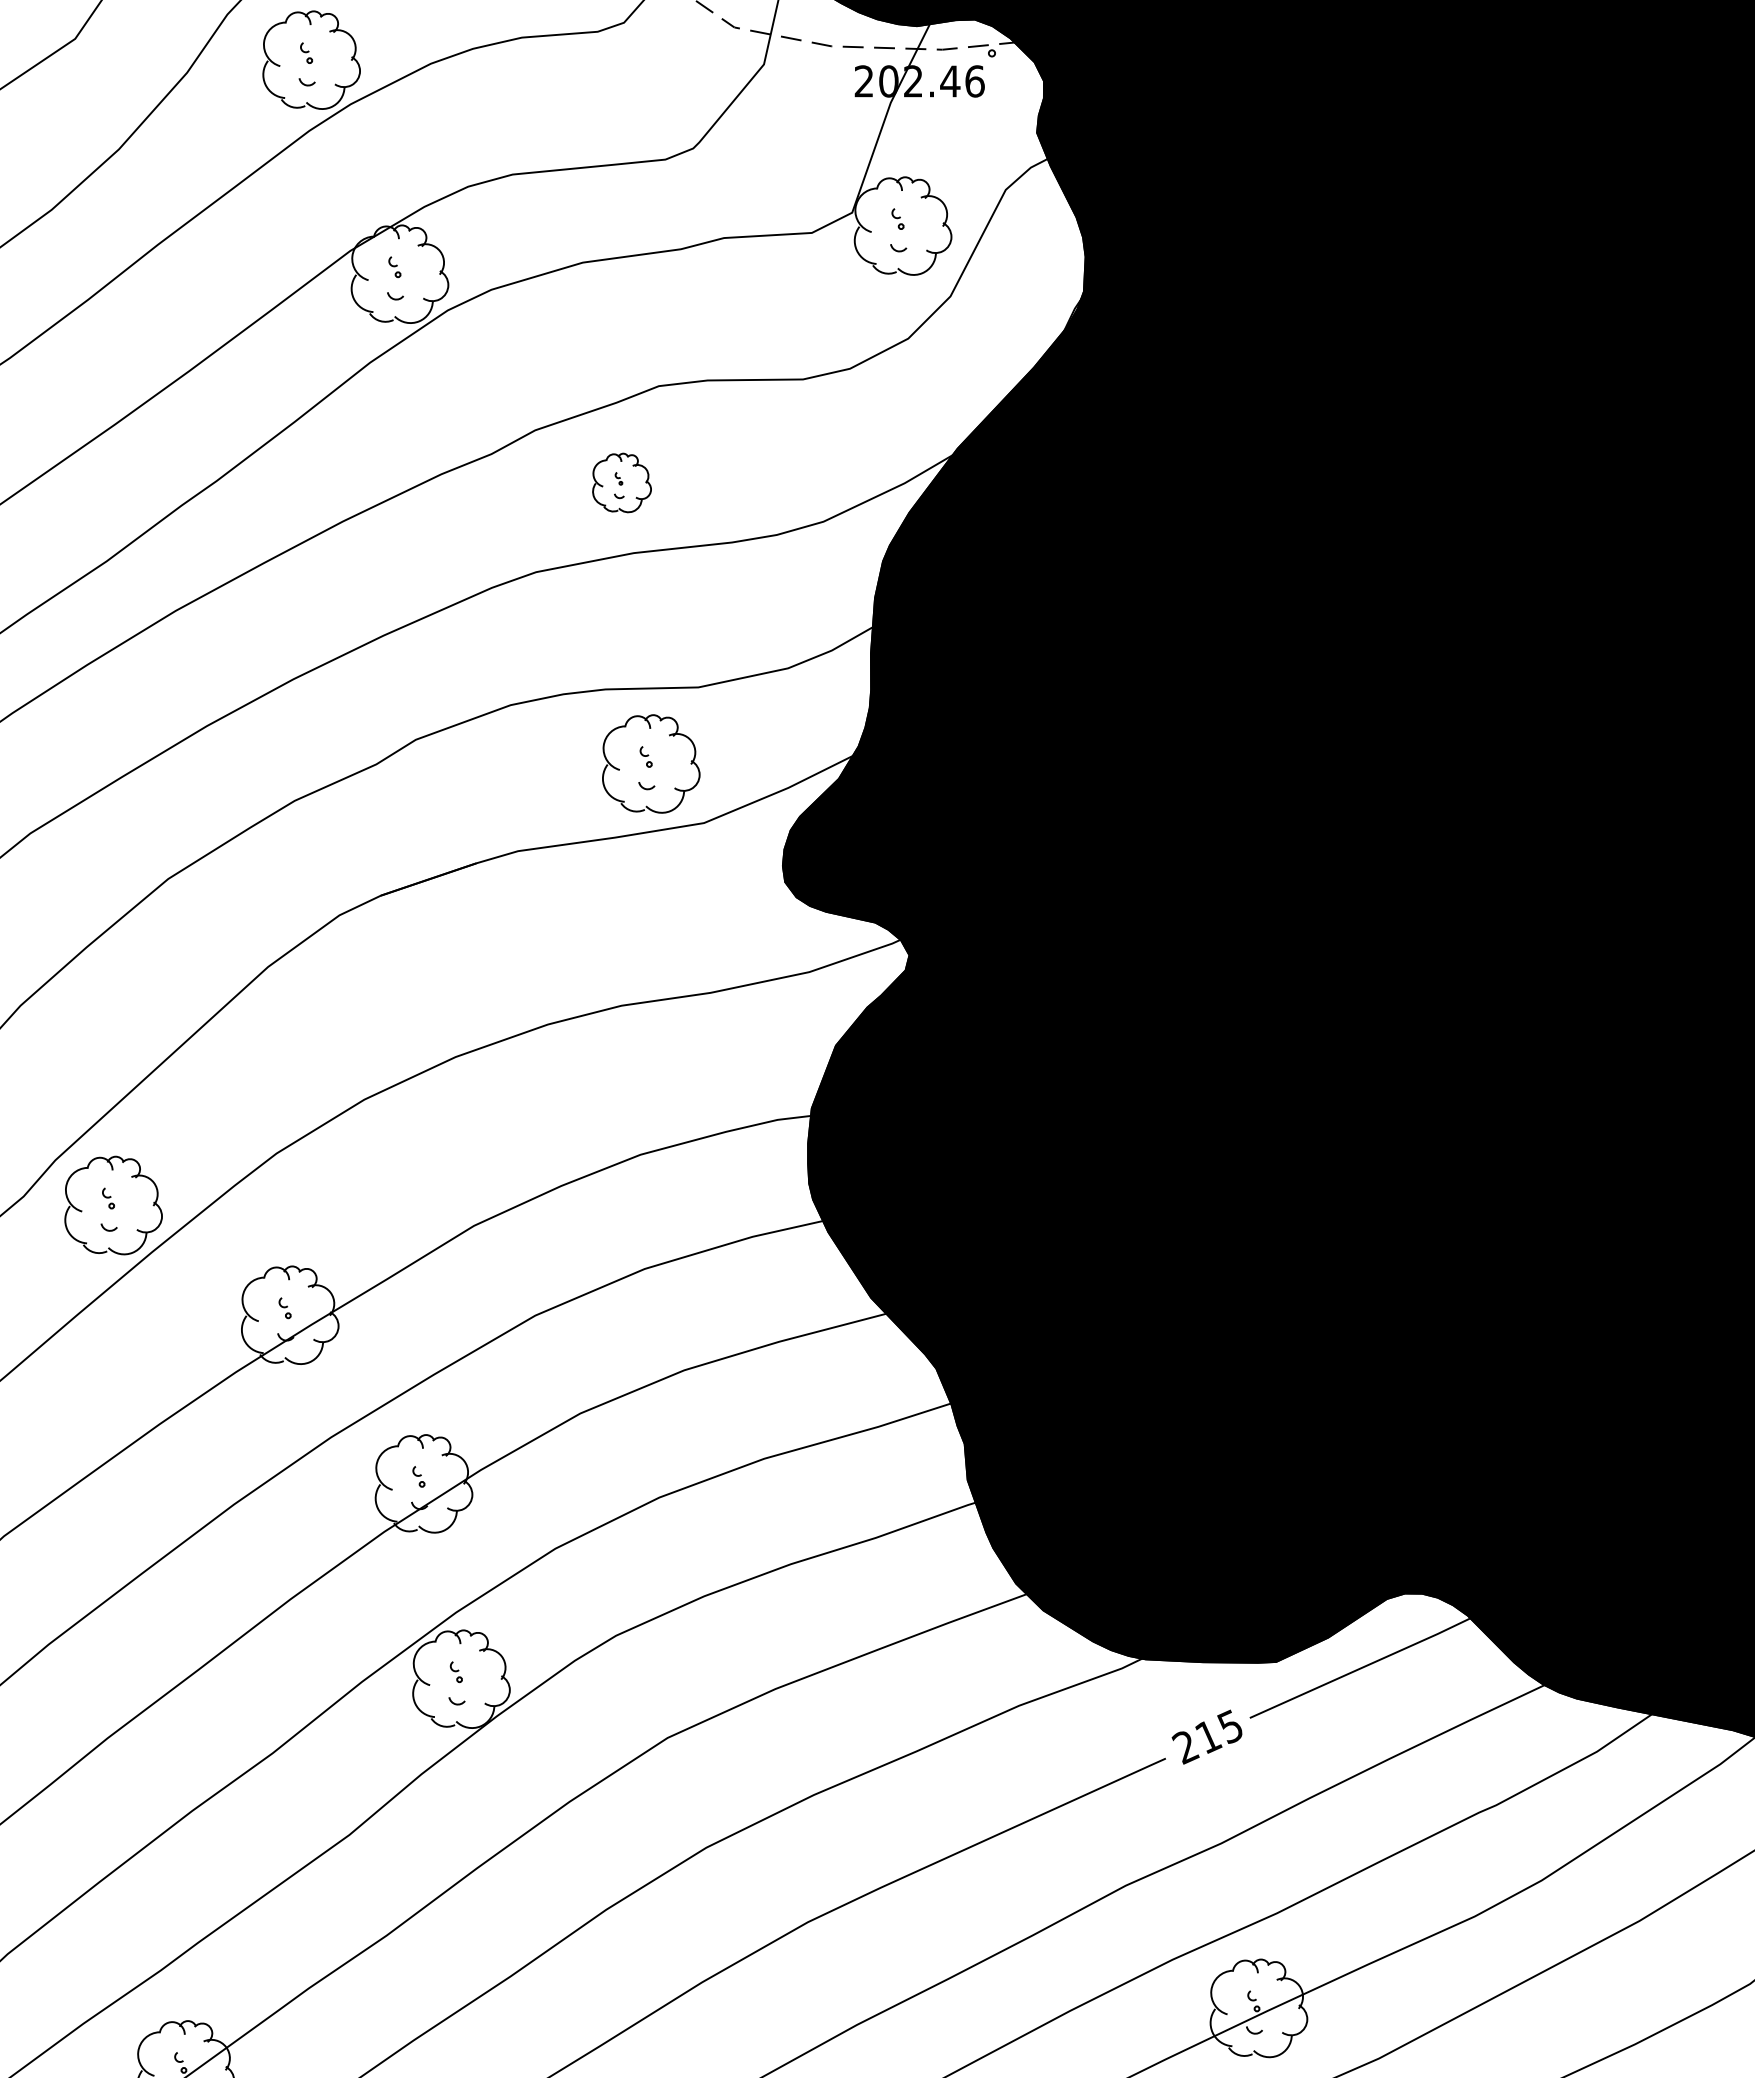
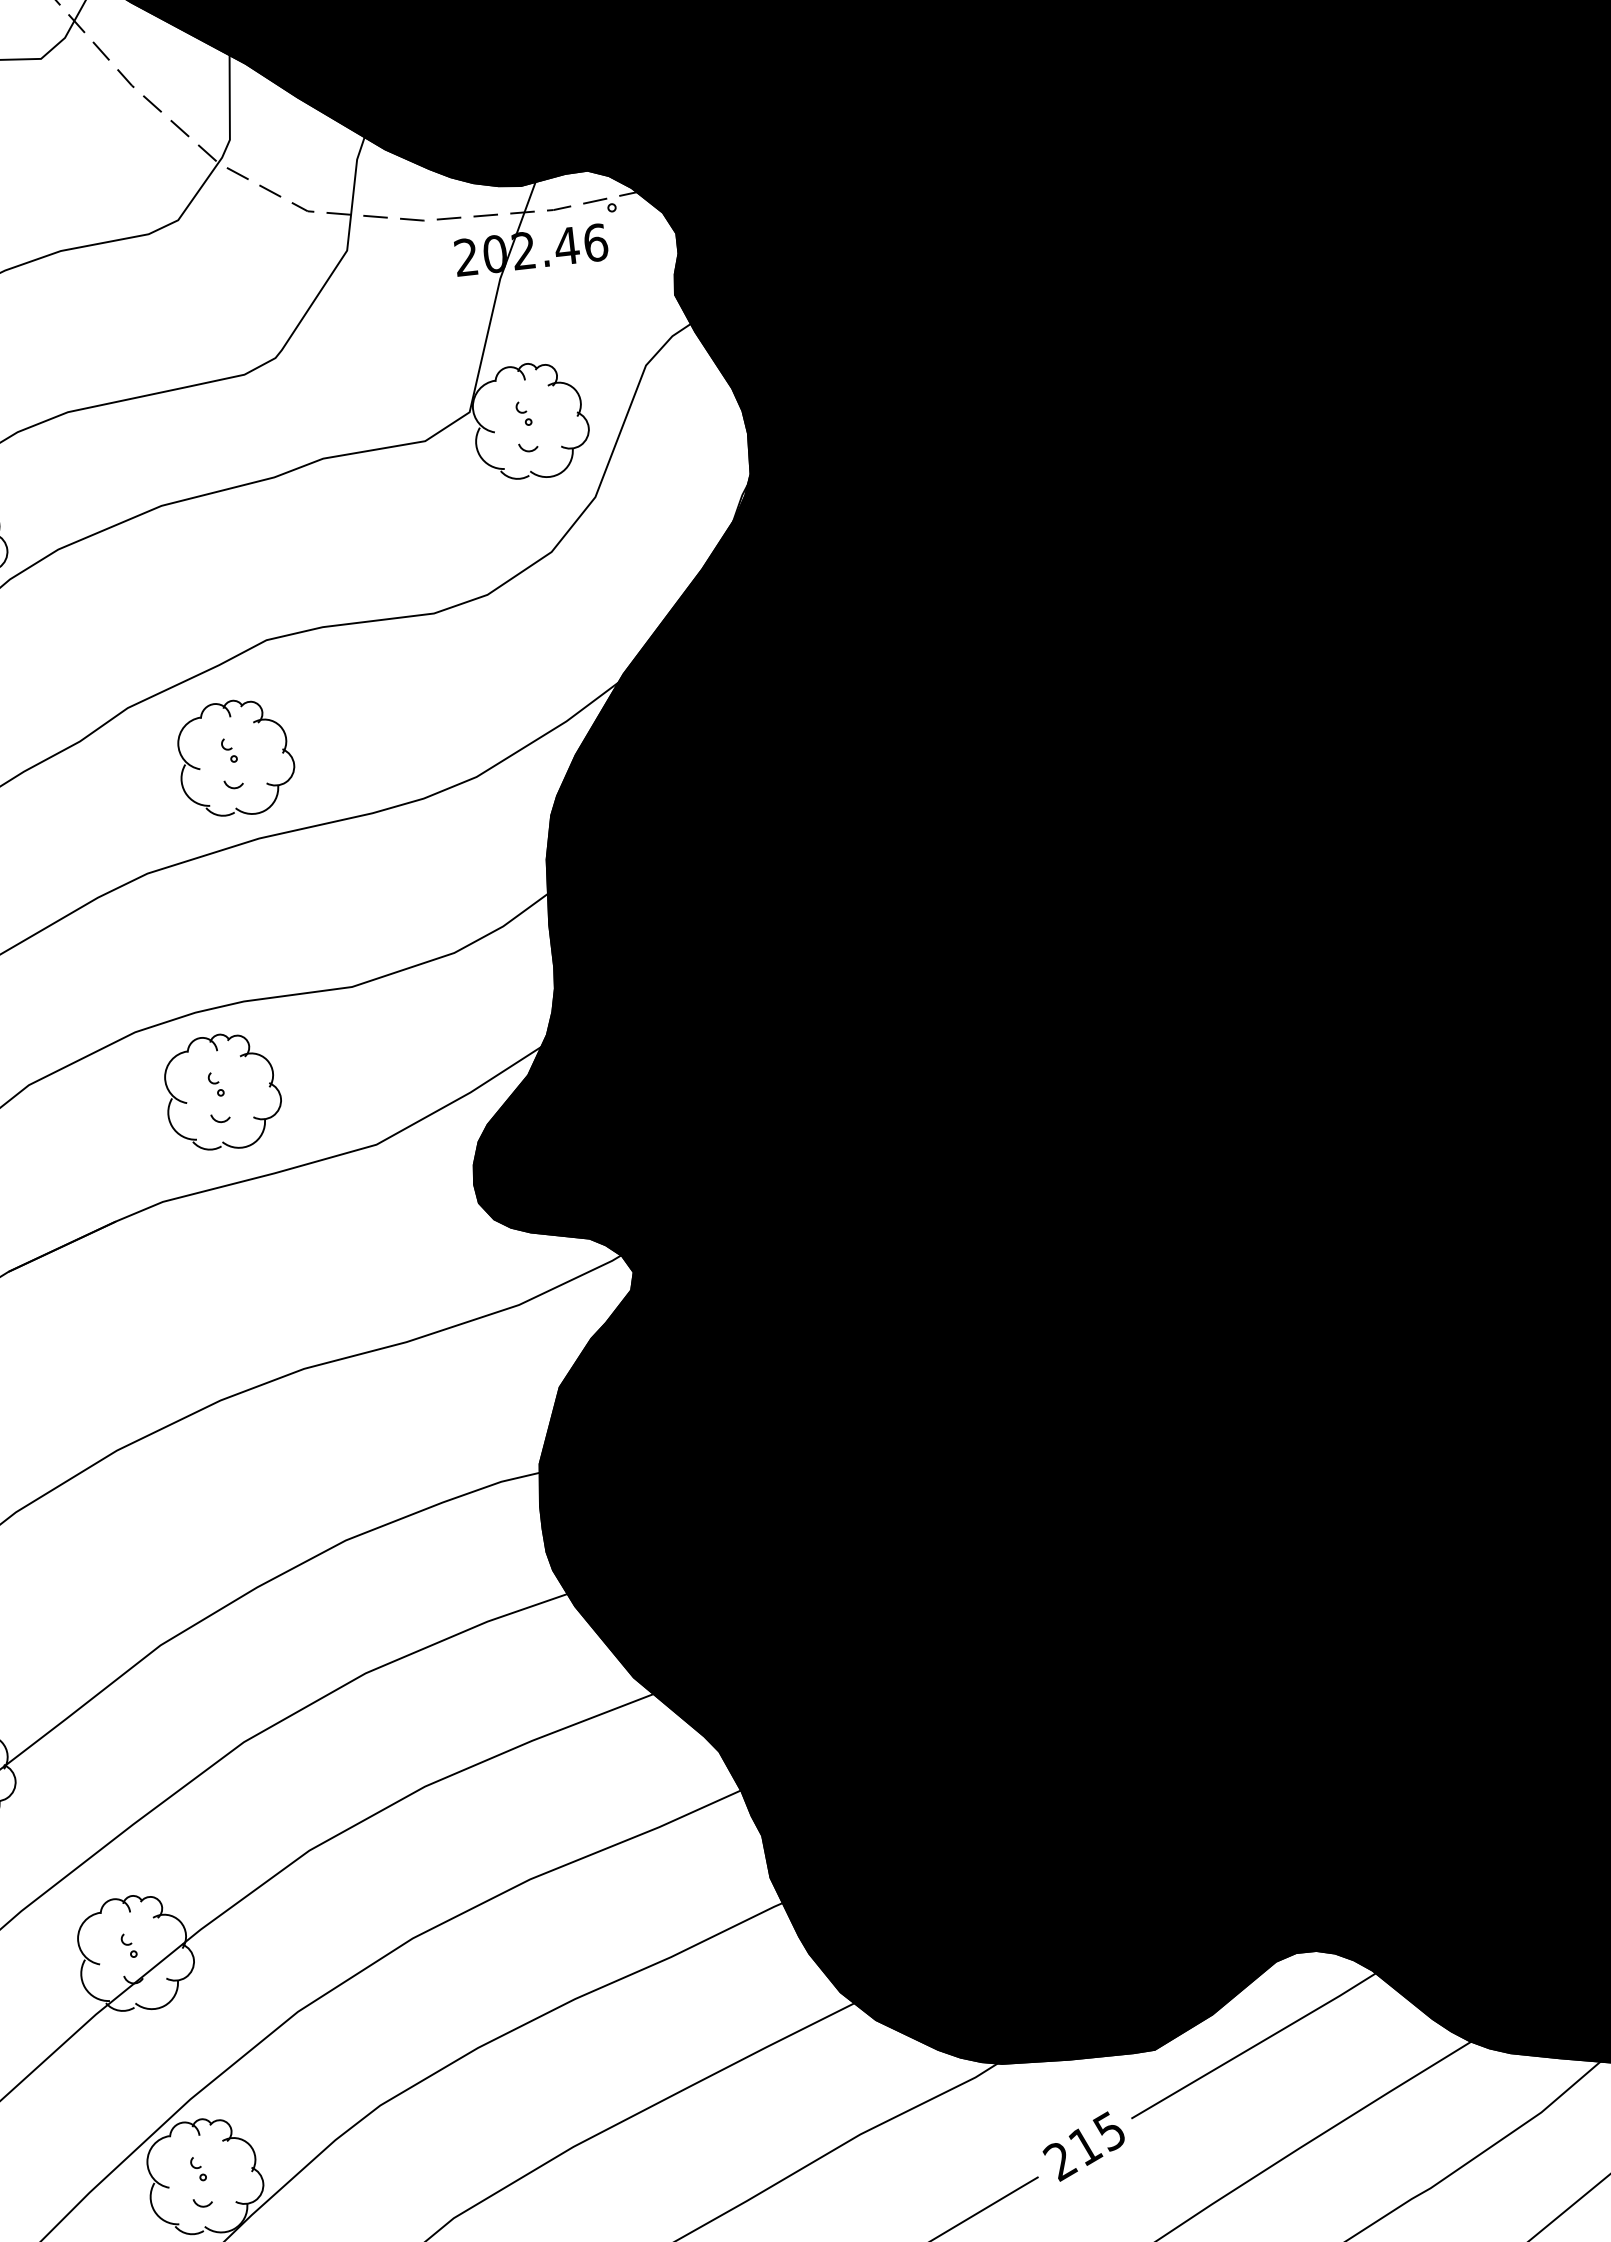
part: (621, 482) -> (235, 757), size x1.67
part: (651, 763) -> (223, 1091), moved

